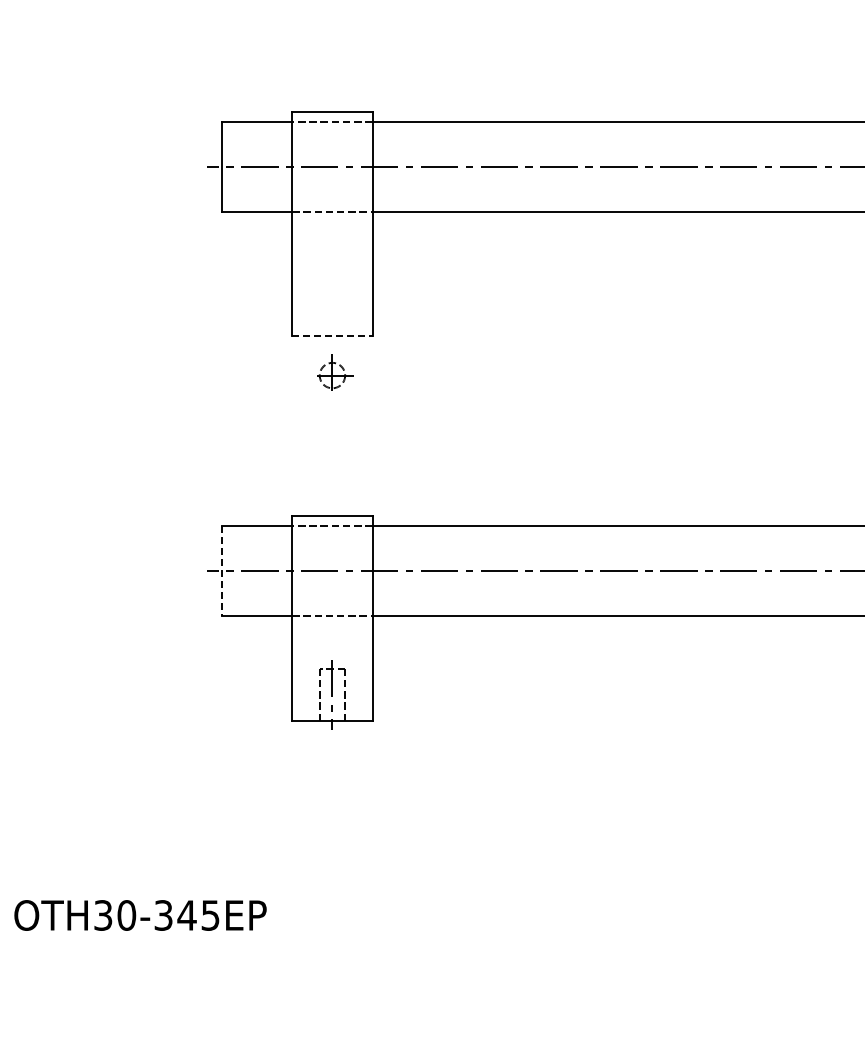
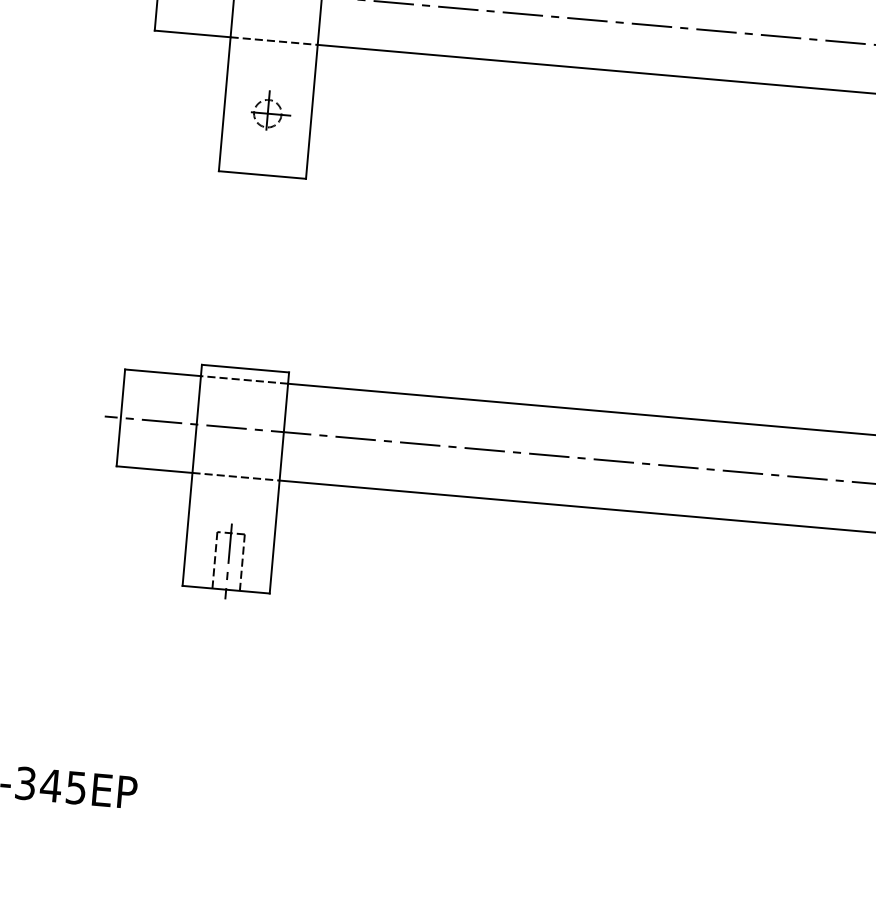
line: (332, 336) -> (262, 175), dashed -> solid
part: (335, 372) -> (271, 110), moved
line: (221, 571) -> (120, 418), dashed -> solid

